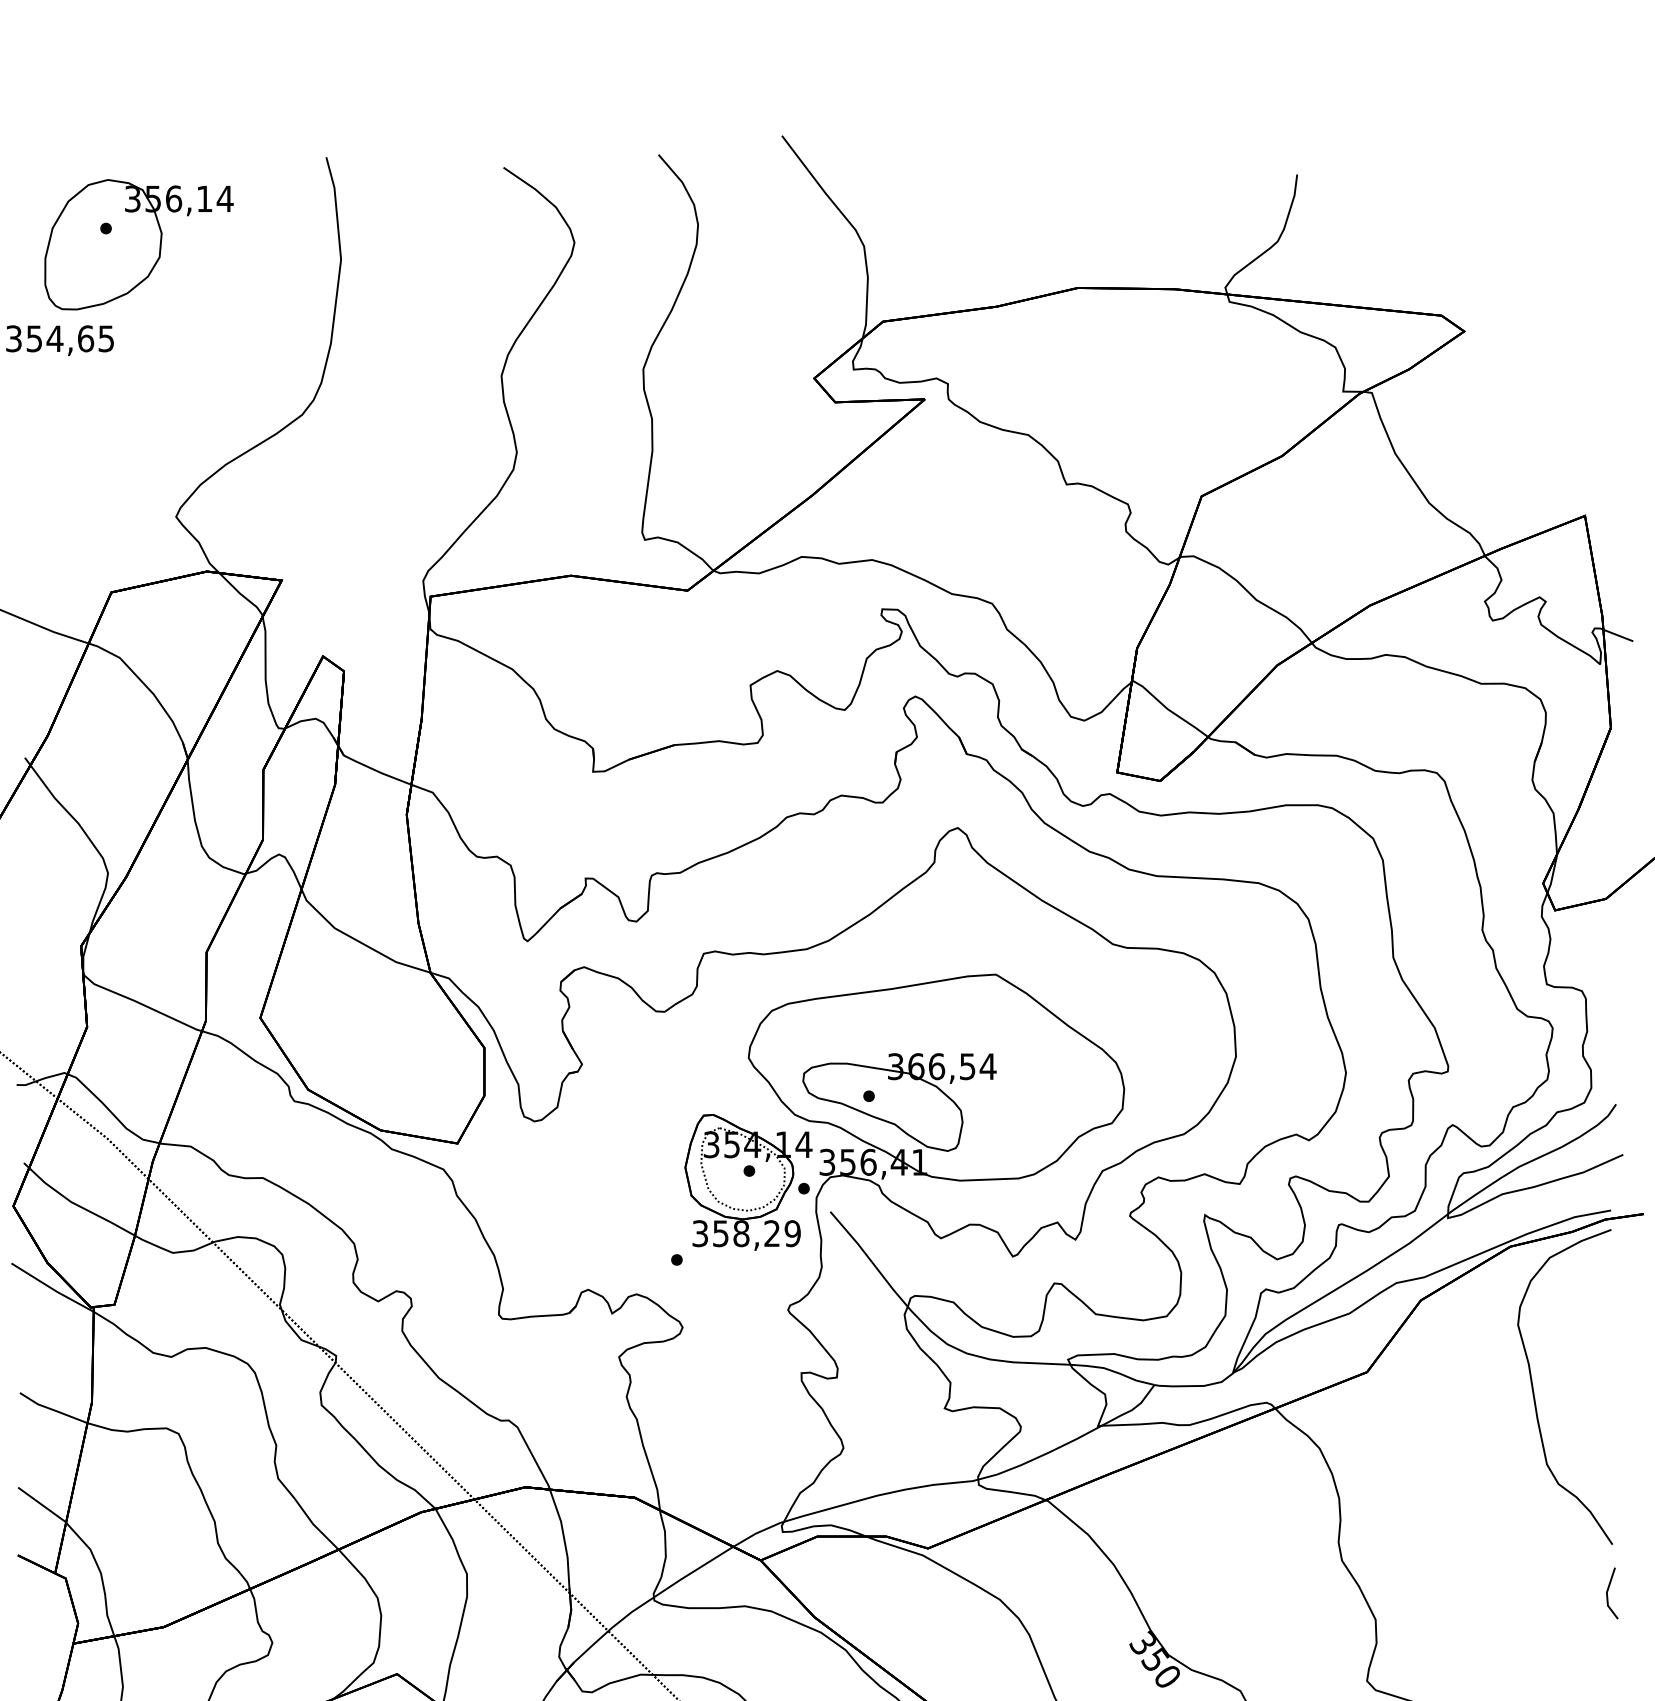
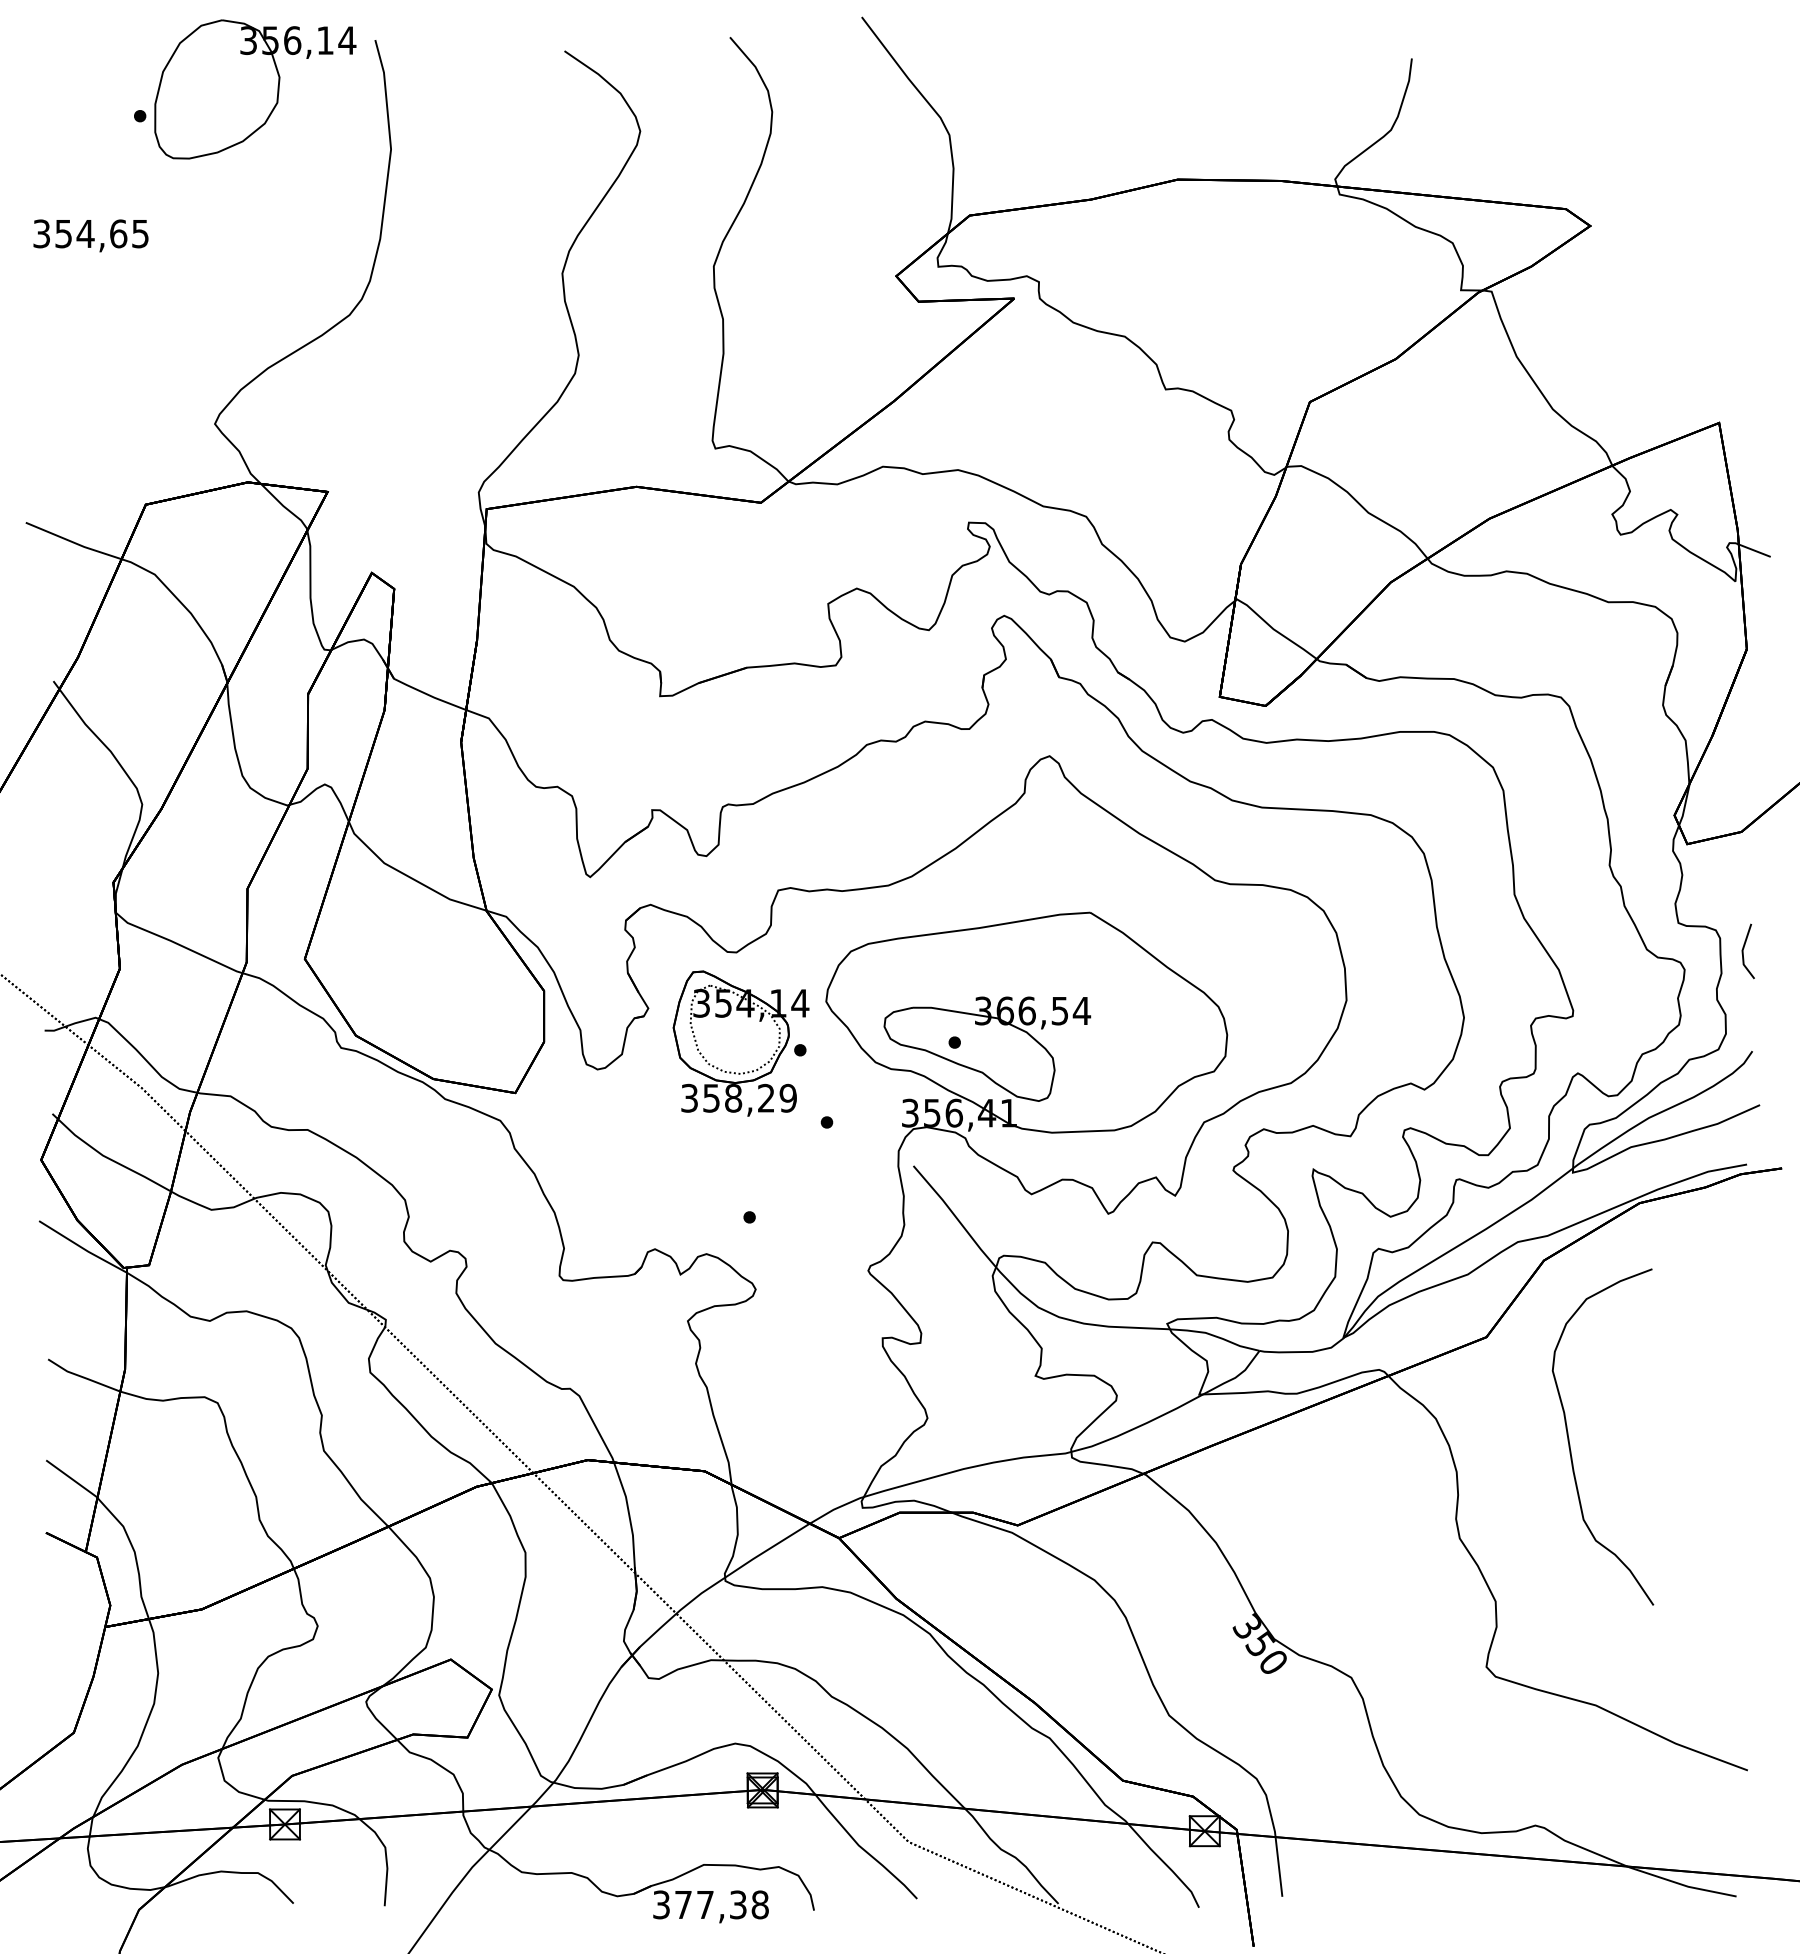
part: (139, 244) -> (255, 89), moved
part: (747, 1182) -> (740, 1043), moved
curve: (1534, 1393) -> (1570, 1444), moved
line: (1607, 1593) -> (1743, 951), moved

